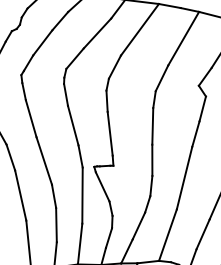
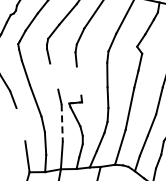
line: (73, 125) -> (54, 76), removed
line: (109, 132) -> (78, 80), removed
line: (20, 195) -> (20, 124), removed
line: (82, 196) -> (62, 123), solid -> dashed

